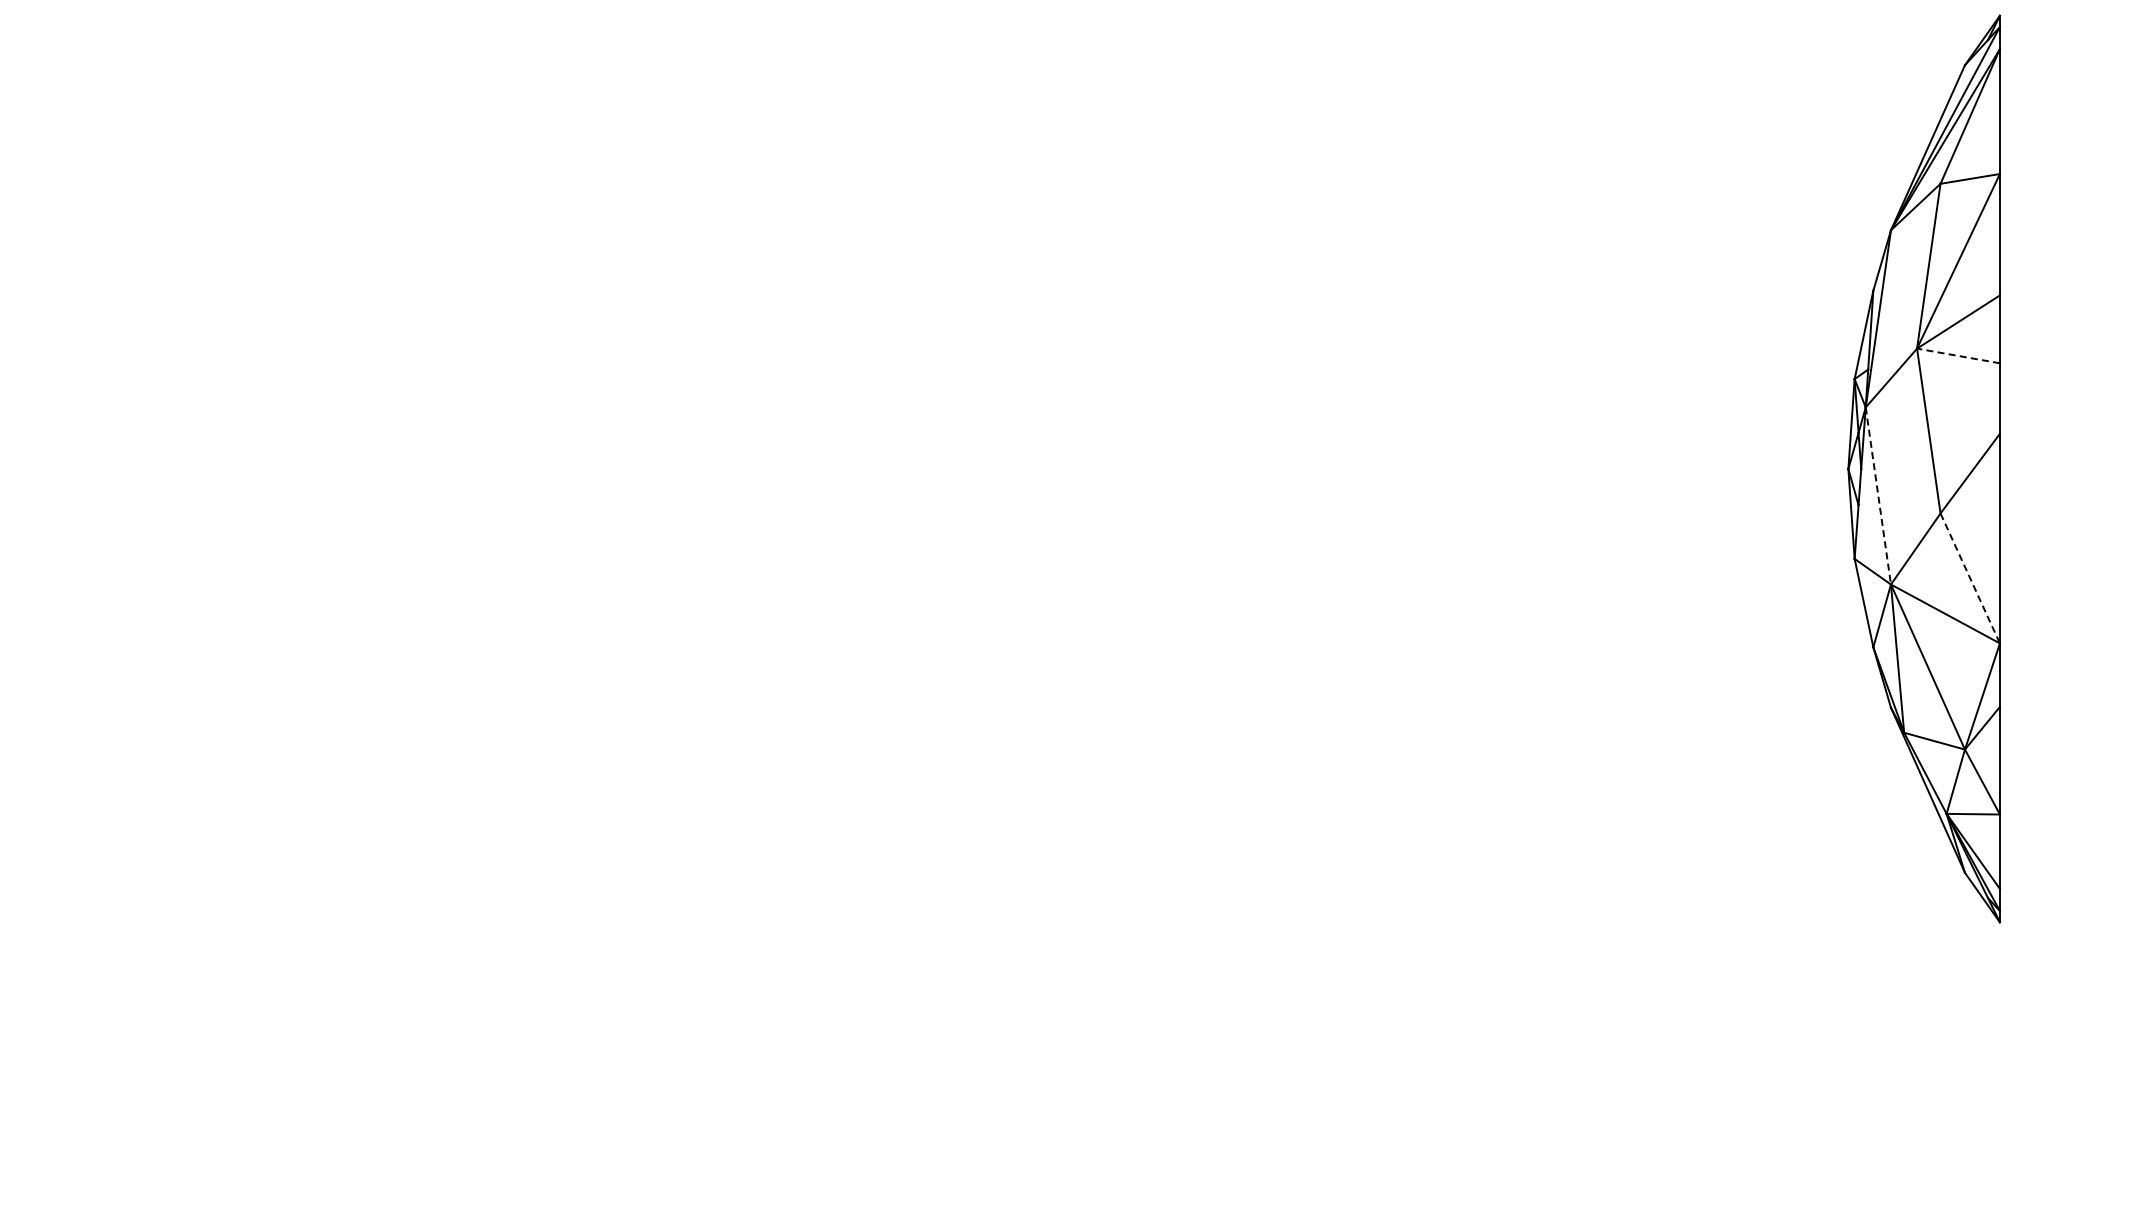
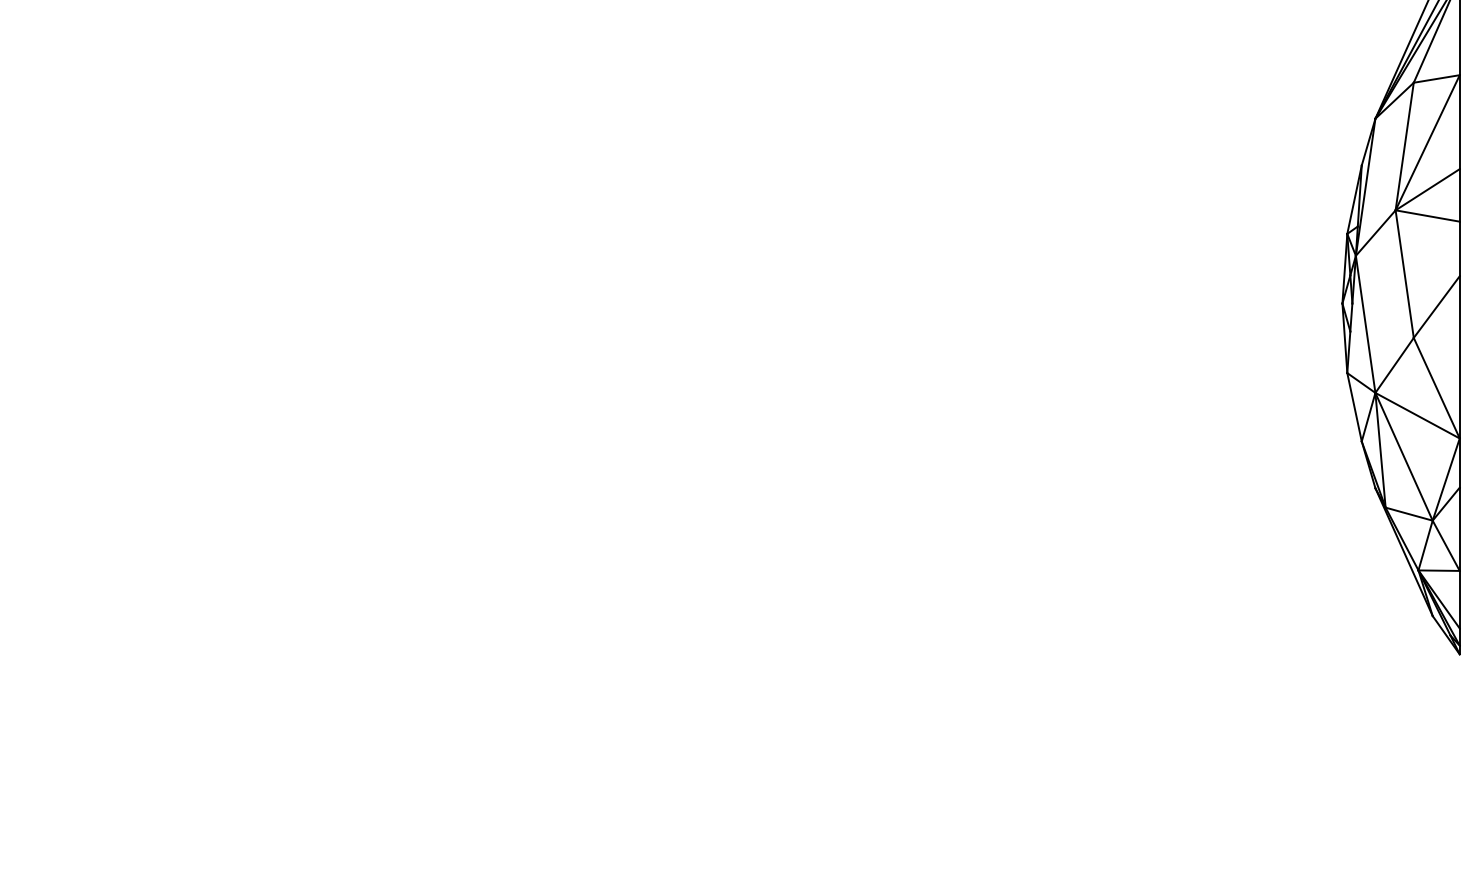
line: (1958, 355) -> (1427, 215), dashed -> solid
line: (1878, 496) -> (1365, 324), dashed -> solid
line: (1970, 578) -> (1436, 388), dashed -> solid

